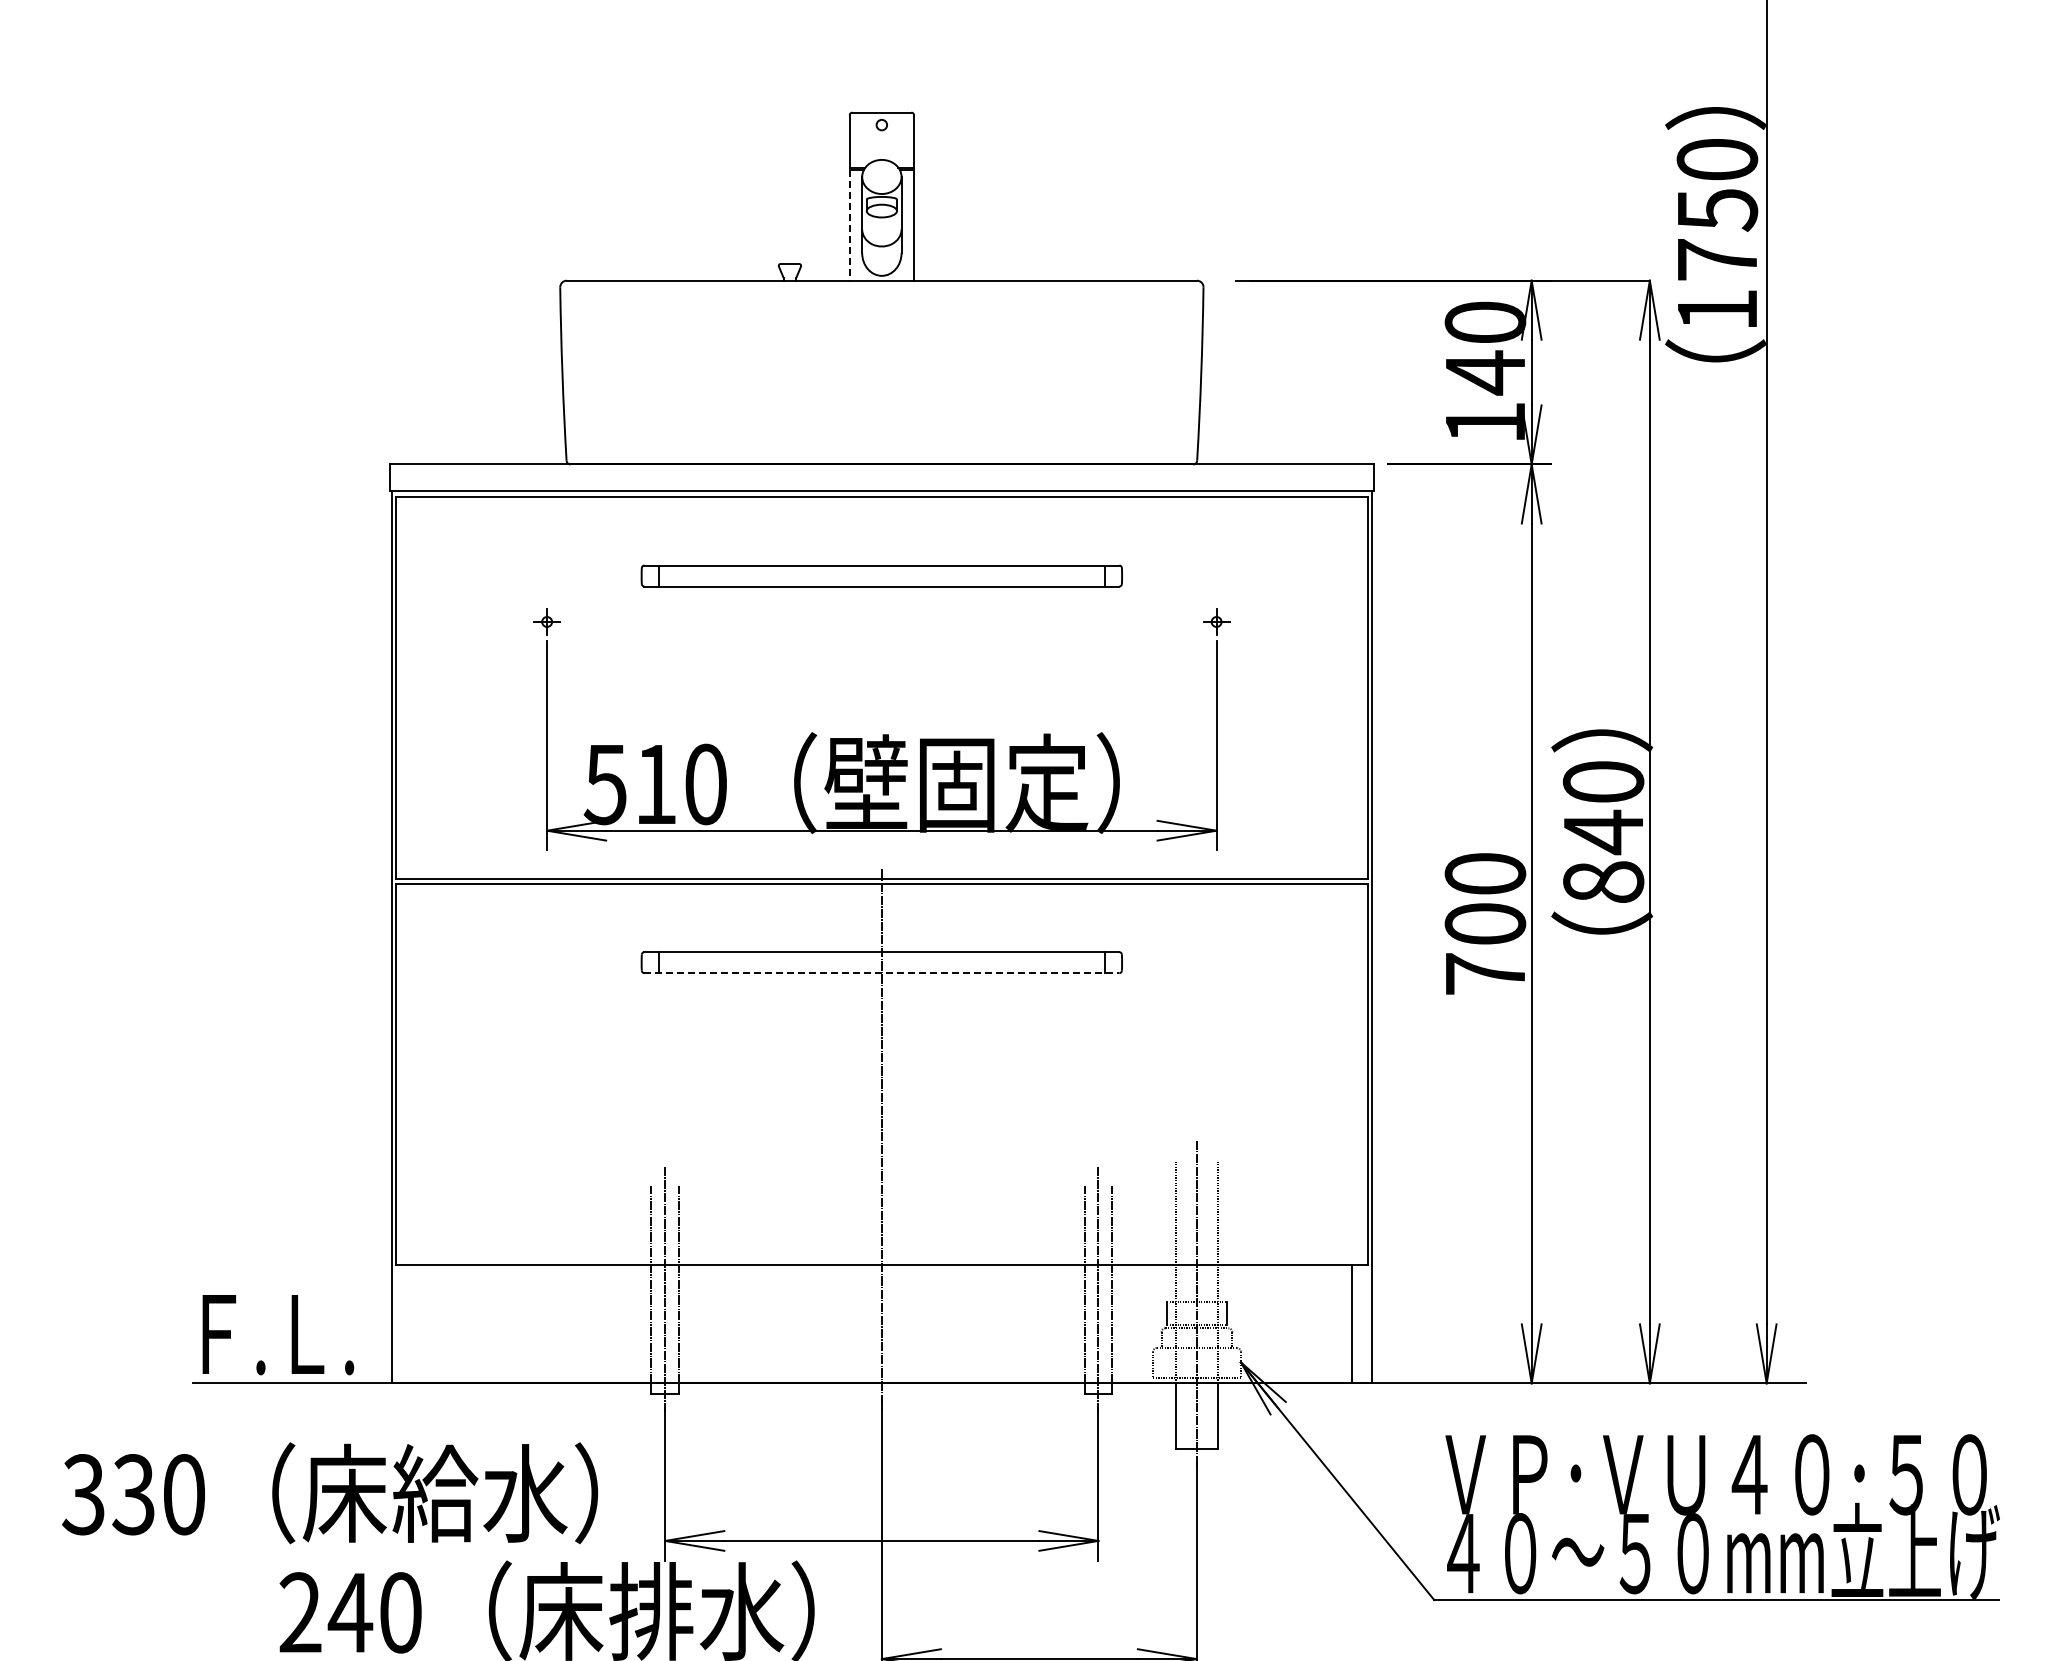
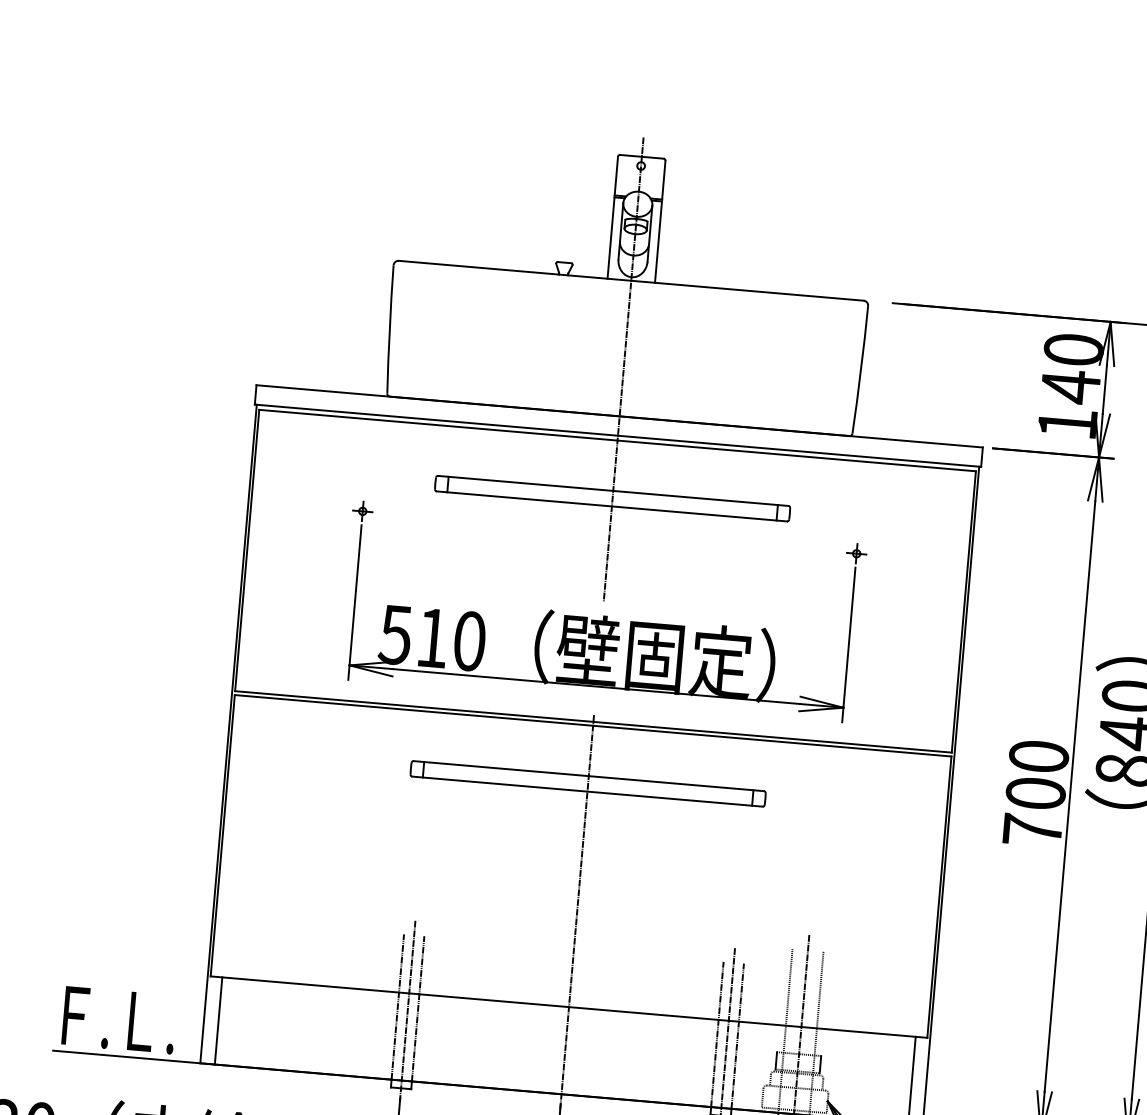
line: (849, 226) -> (610, 238), dashed -> solid
line: (881, 400) -> (623, 369), added
line: (882, 973) -> (587, 791), dashed -> solid
line: (411, 1324) -> (218, 1021), added

